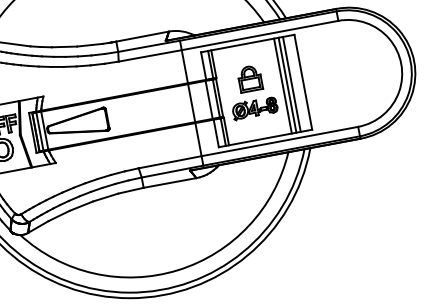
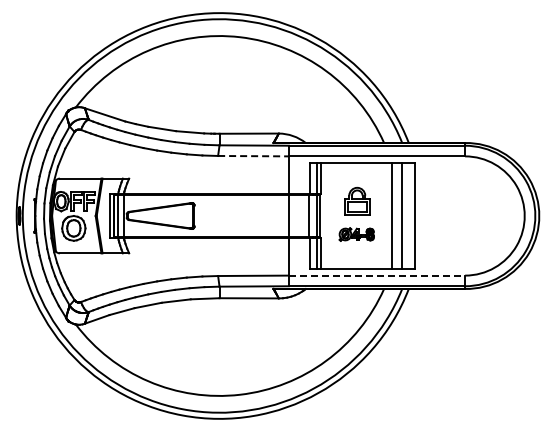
line: (151, 56) -> (254, 156), solid -> dashed
line: (287, 84) -> (396, 215), removed
part: (254, 108) -> (356, 234), size x0.7
line: (280, 141) -> (377, 275), solid -> dashed

